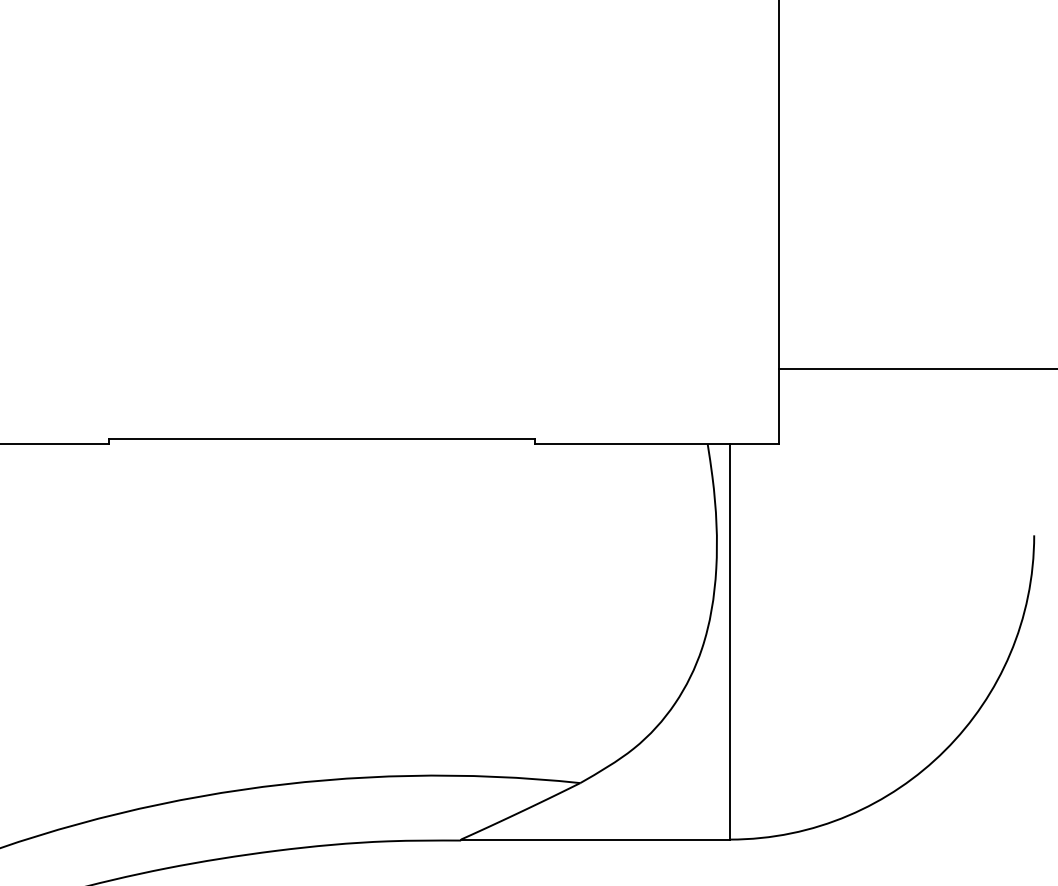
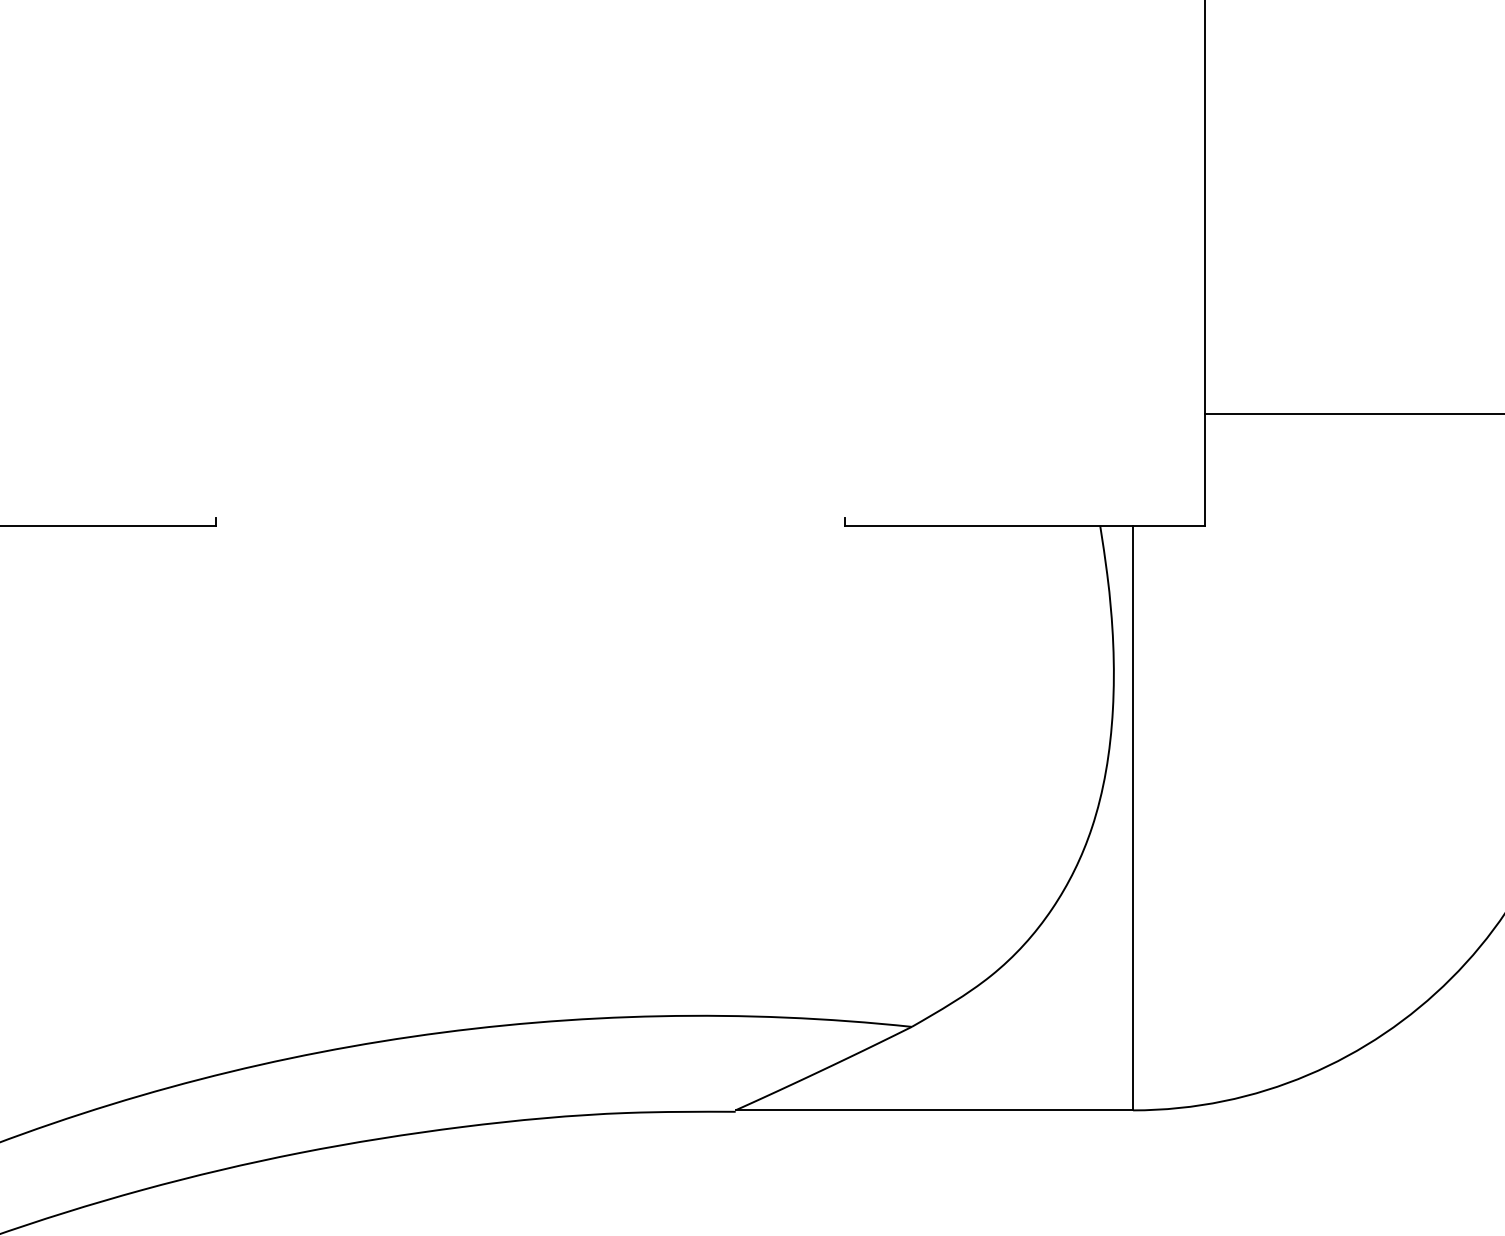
line: (322, 438) -> (530, 517), removed

